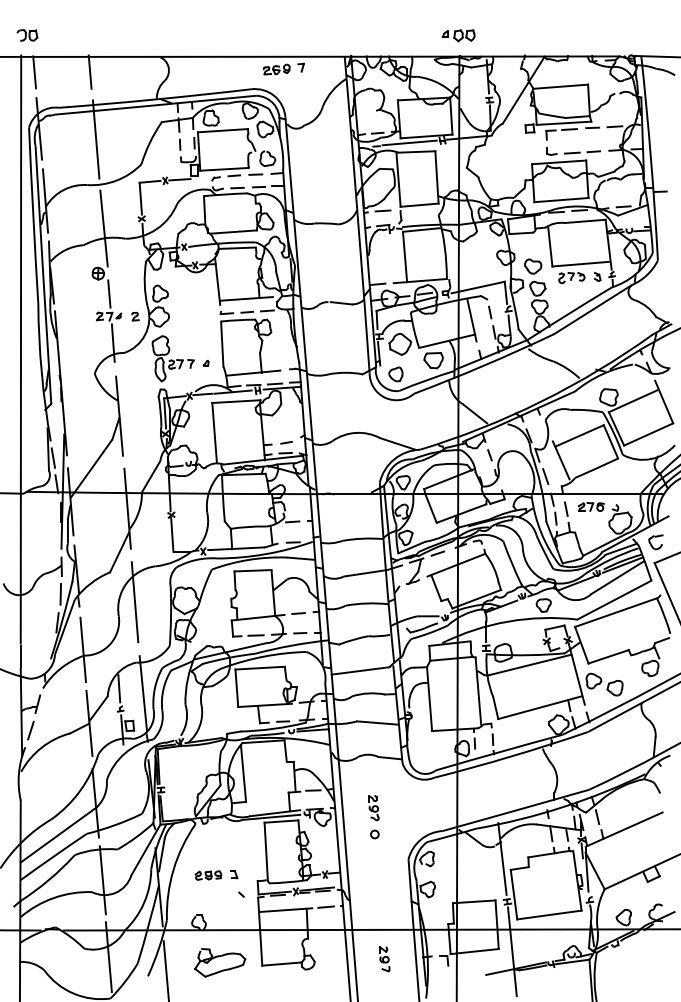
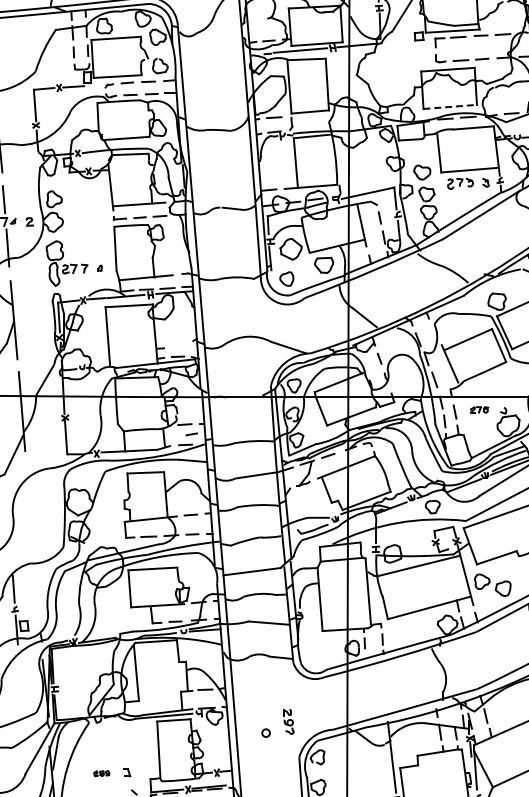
line: (561, 200) -> (450, 107), solid -> dashed
line: (286, 442) -> (191, 434), moved
part: (590, 506) -> (478, 409), size x0.7
line: (134, 602) -> (28, 504), removed
line: (143, 693) -> (37, 593), removed
part: (373, 808) -> (288, 722), moved
part: (208, 875) -> (101, 773), size x0.6

